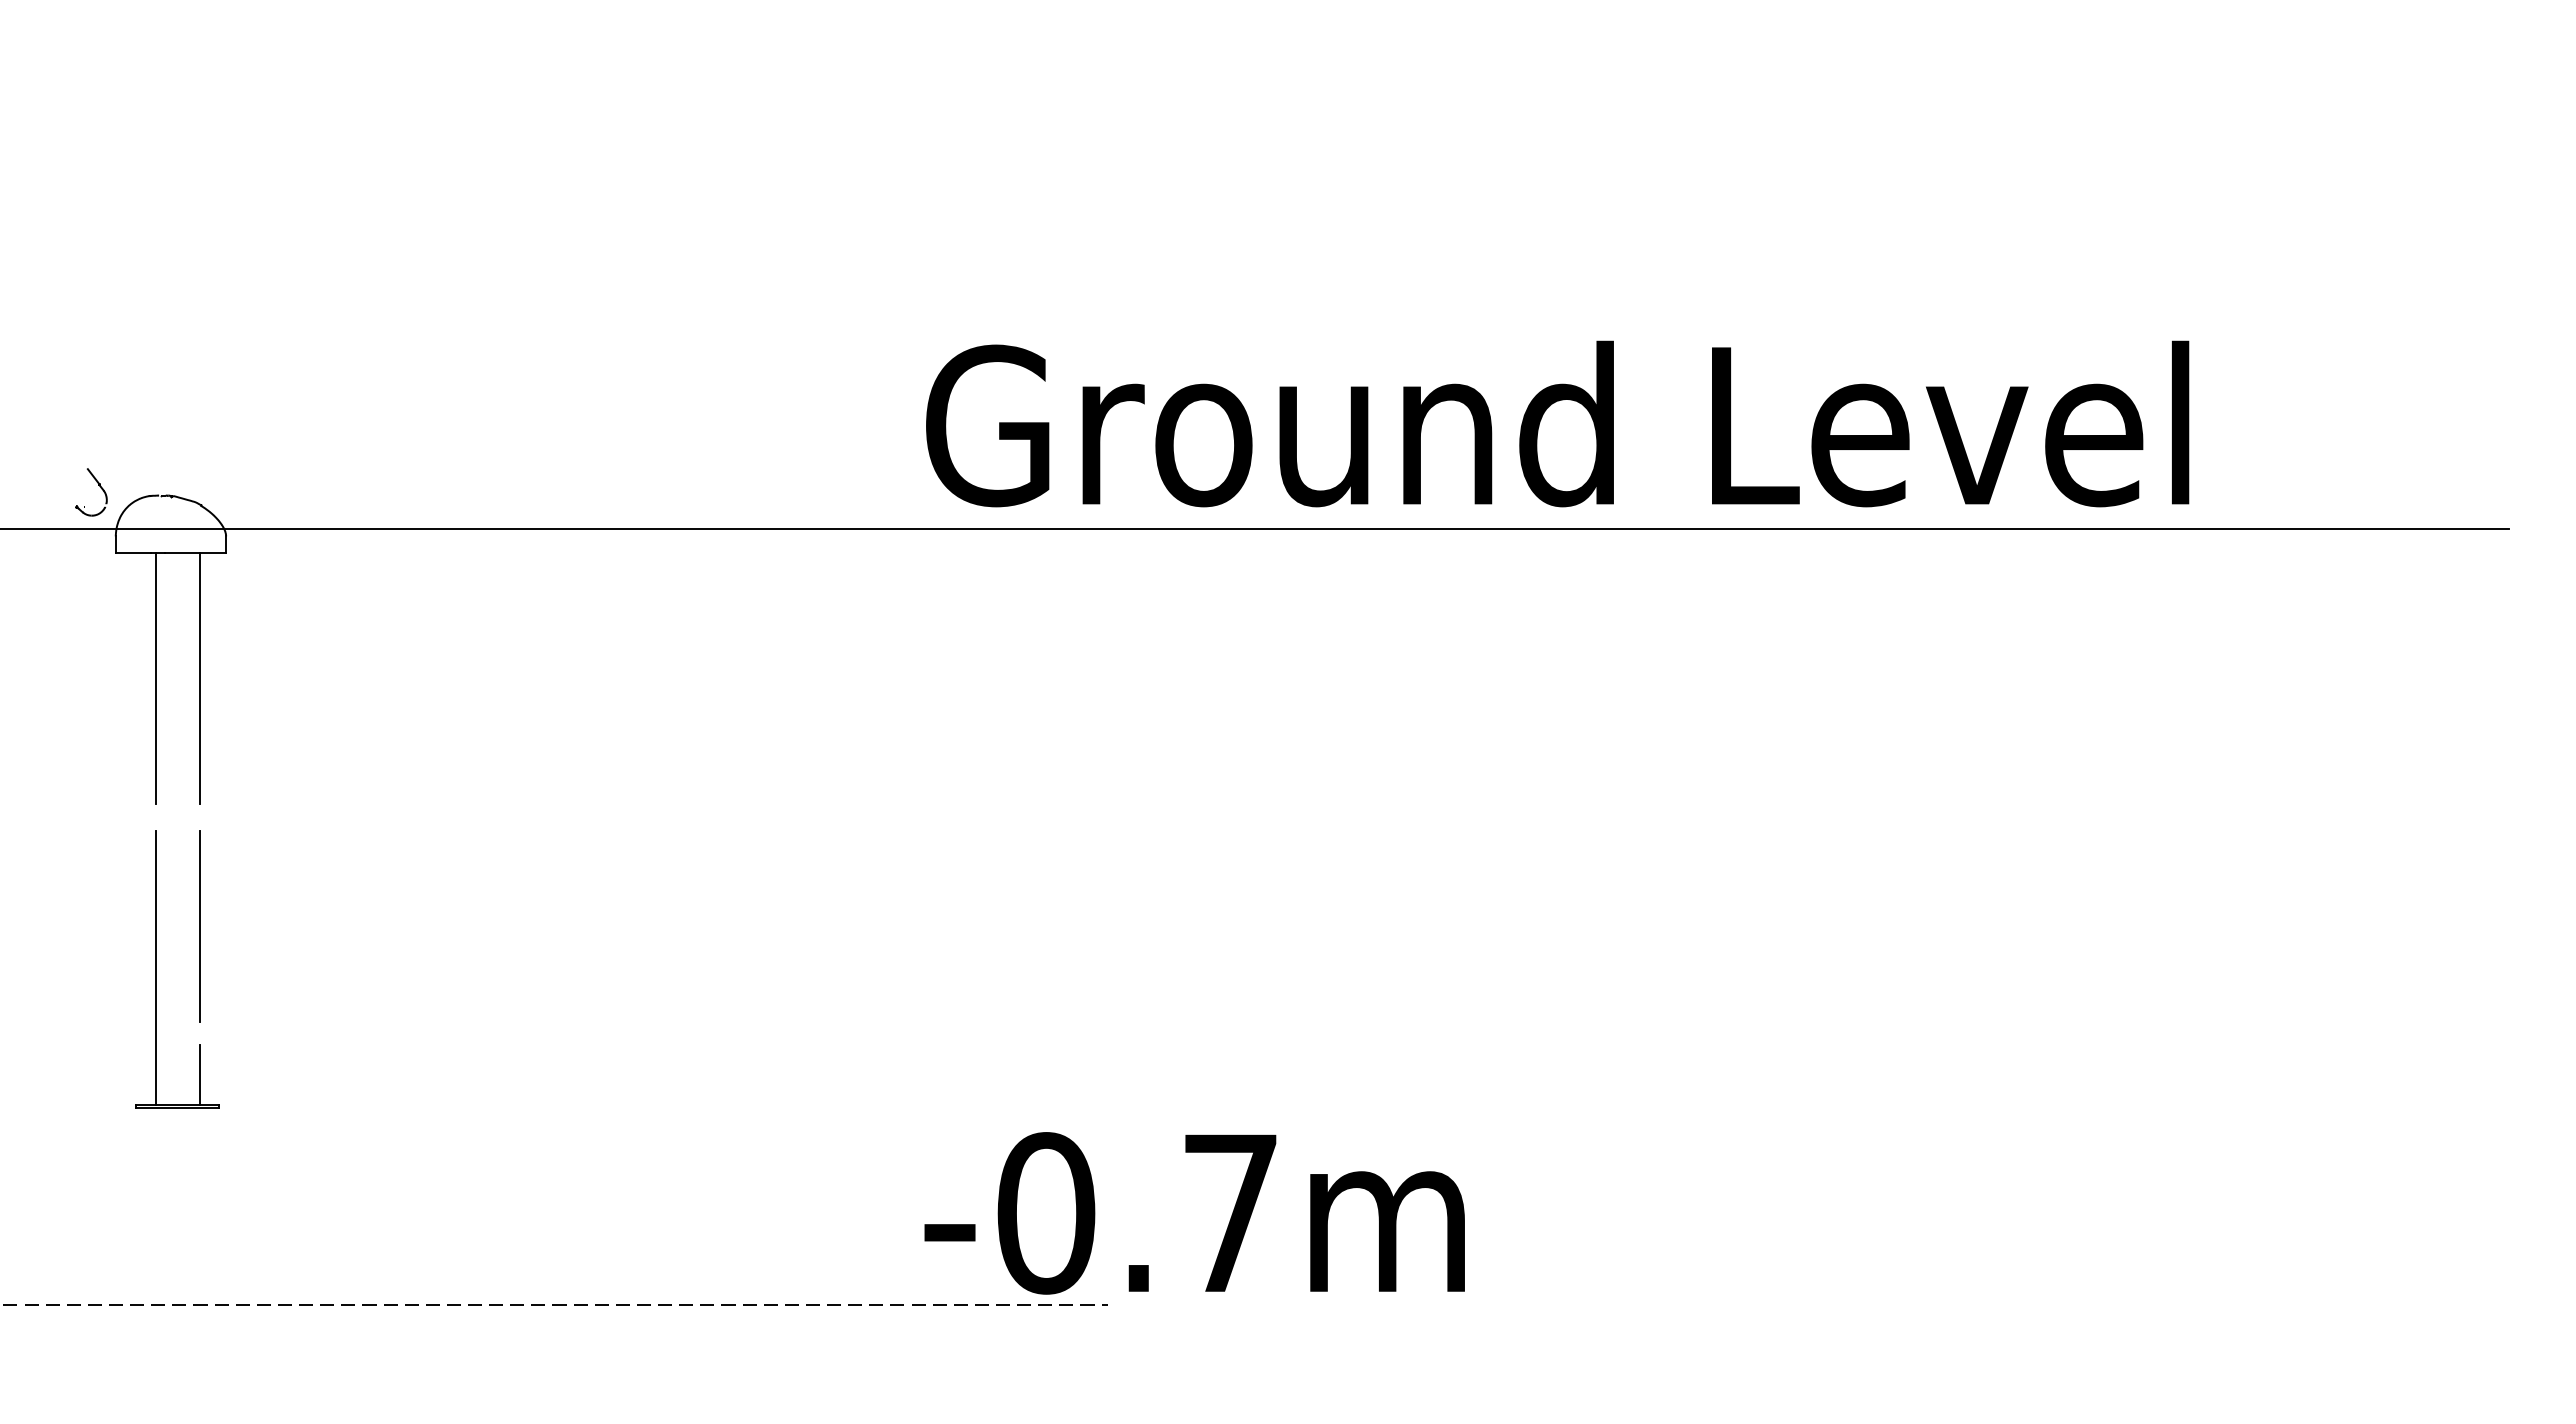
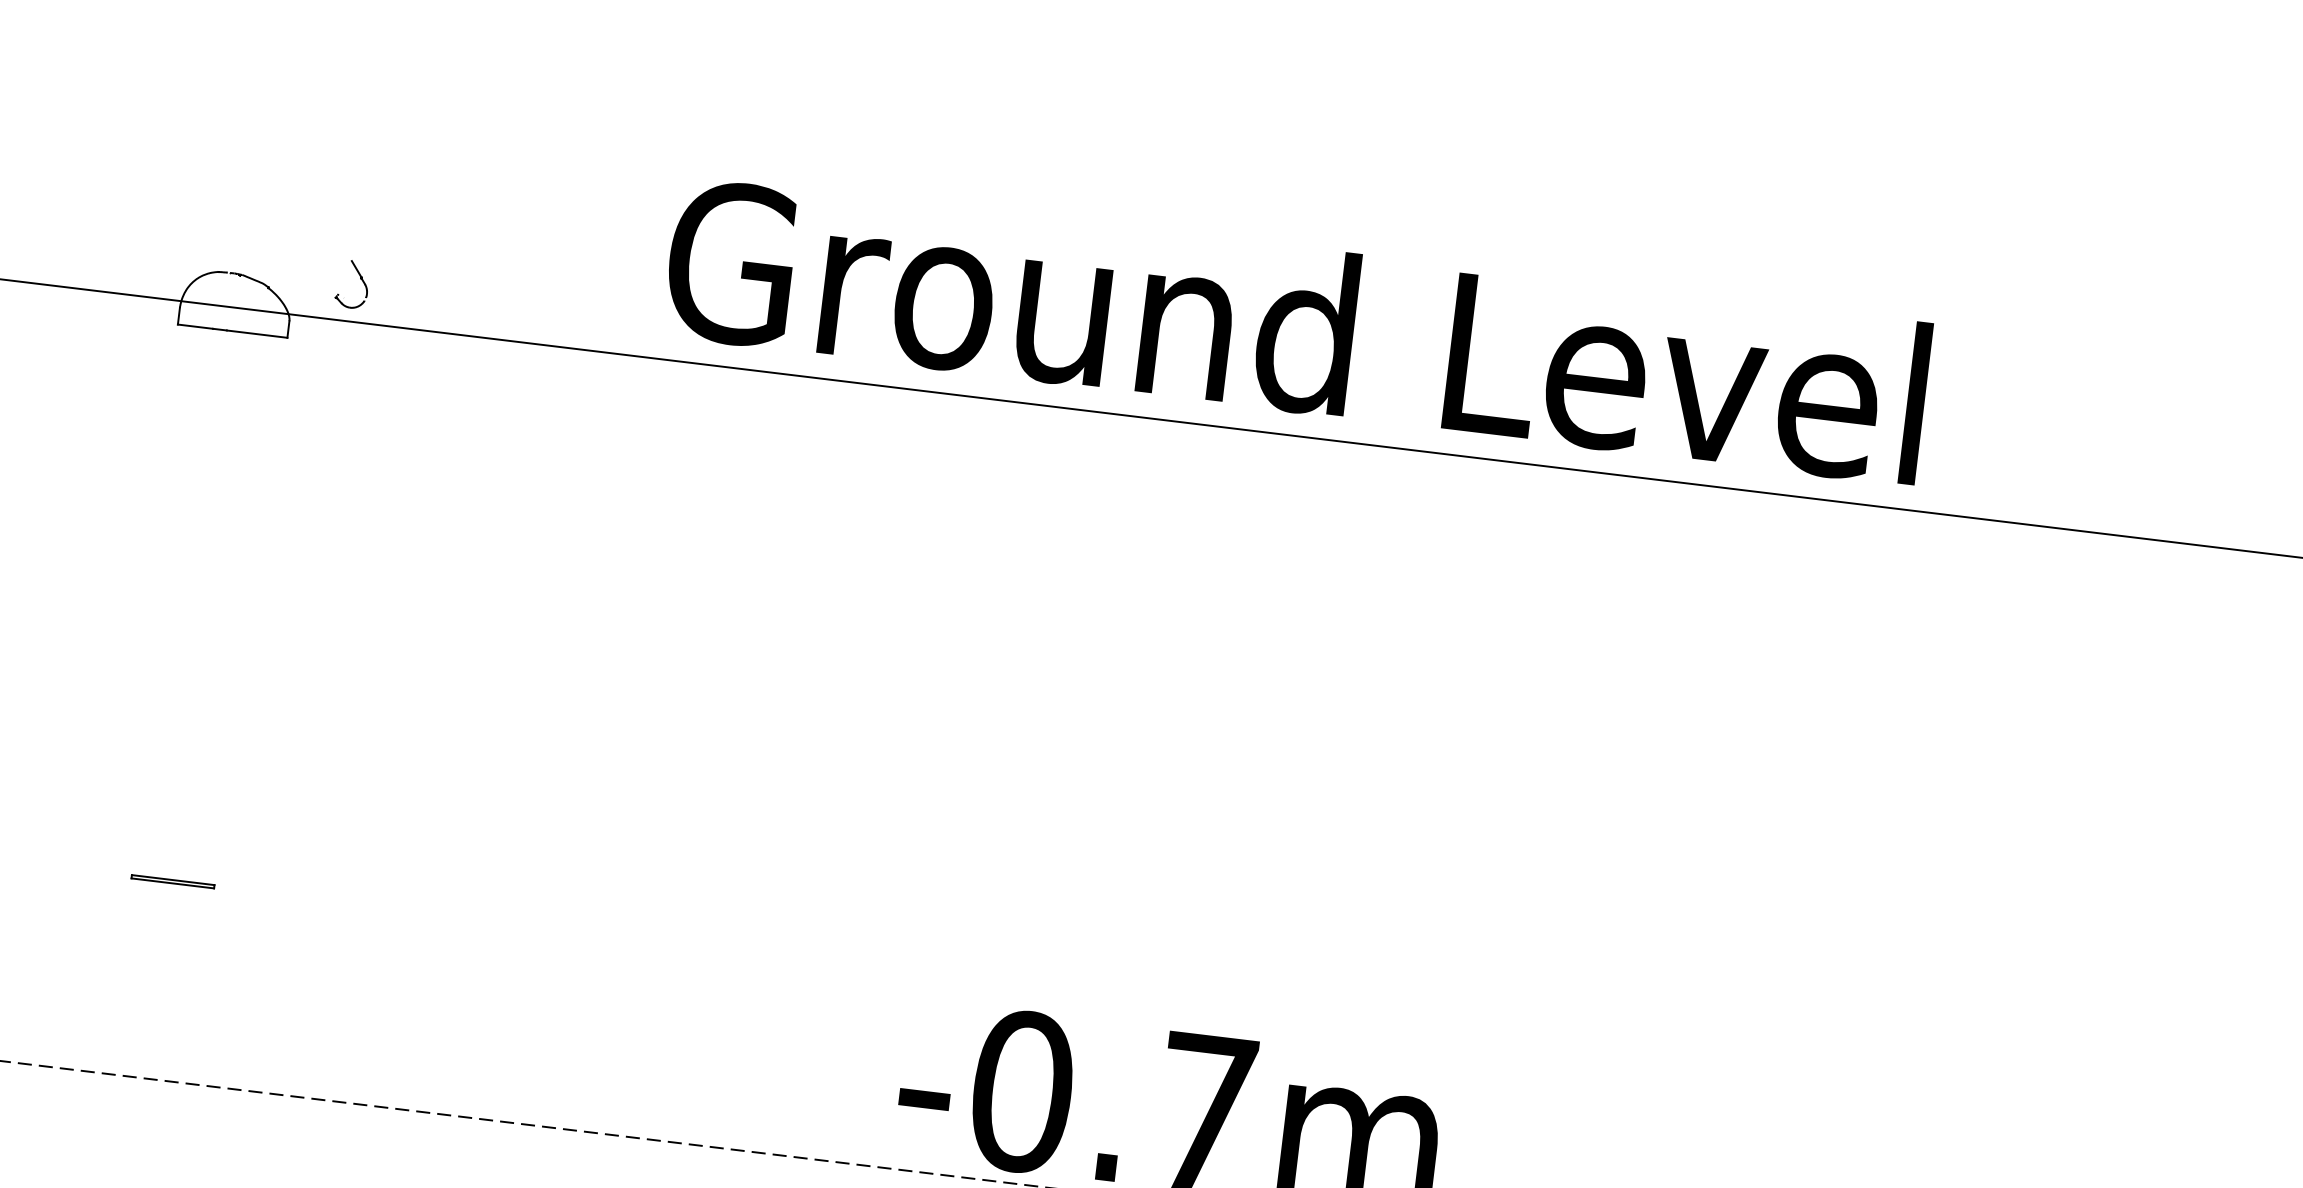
text: (1557, 423) -> (1297, 329), moved
part: (100, 488) -> (362, 281), moved
line: (155, 678) -> (202, 453), removed
line: (200, 678) -> (246, 459), removed
line: (200, 926) -> (217, 705), removed
line: (155, 968) -> (167, 741), removed
line: (200, 1075) -> (199, 853), removed

